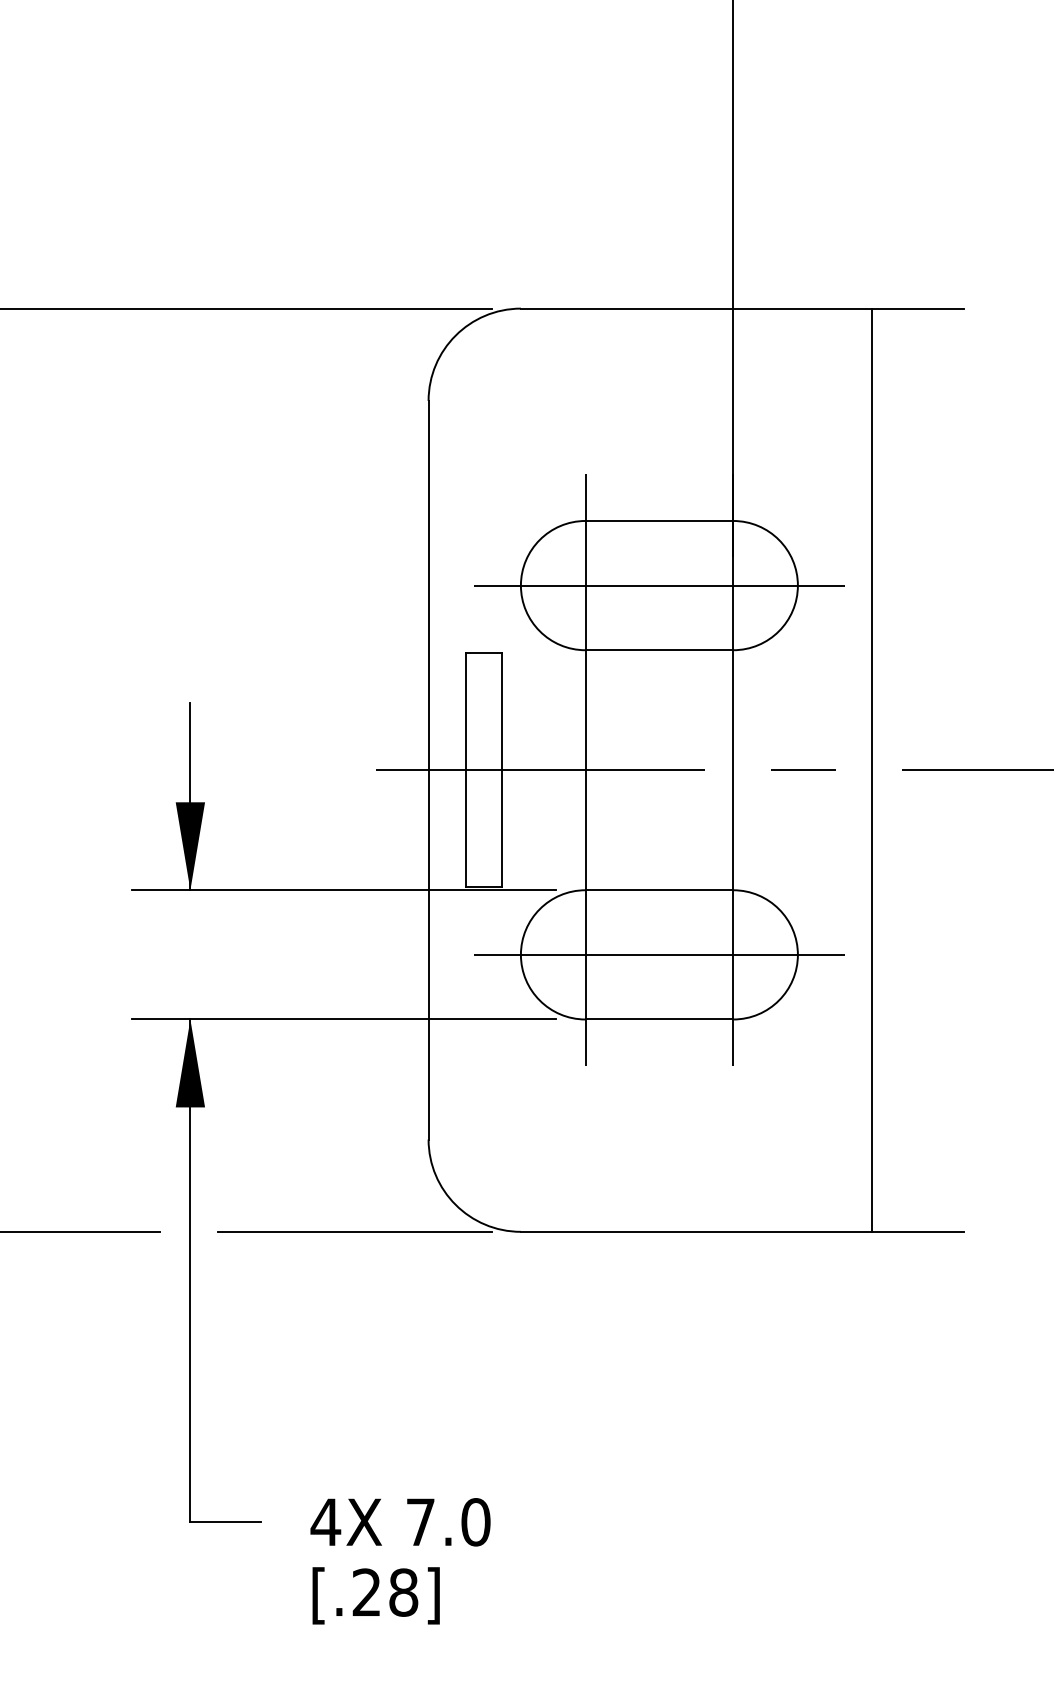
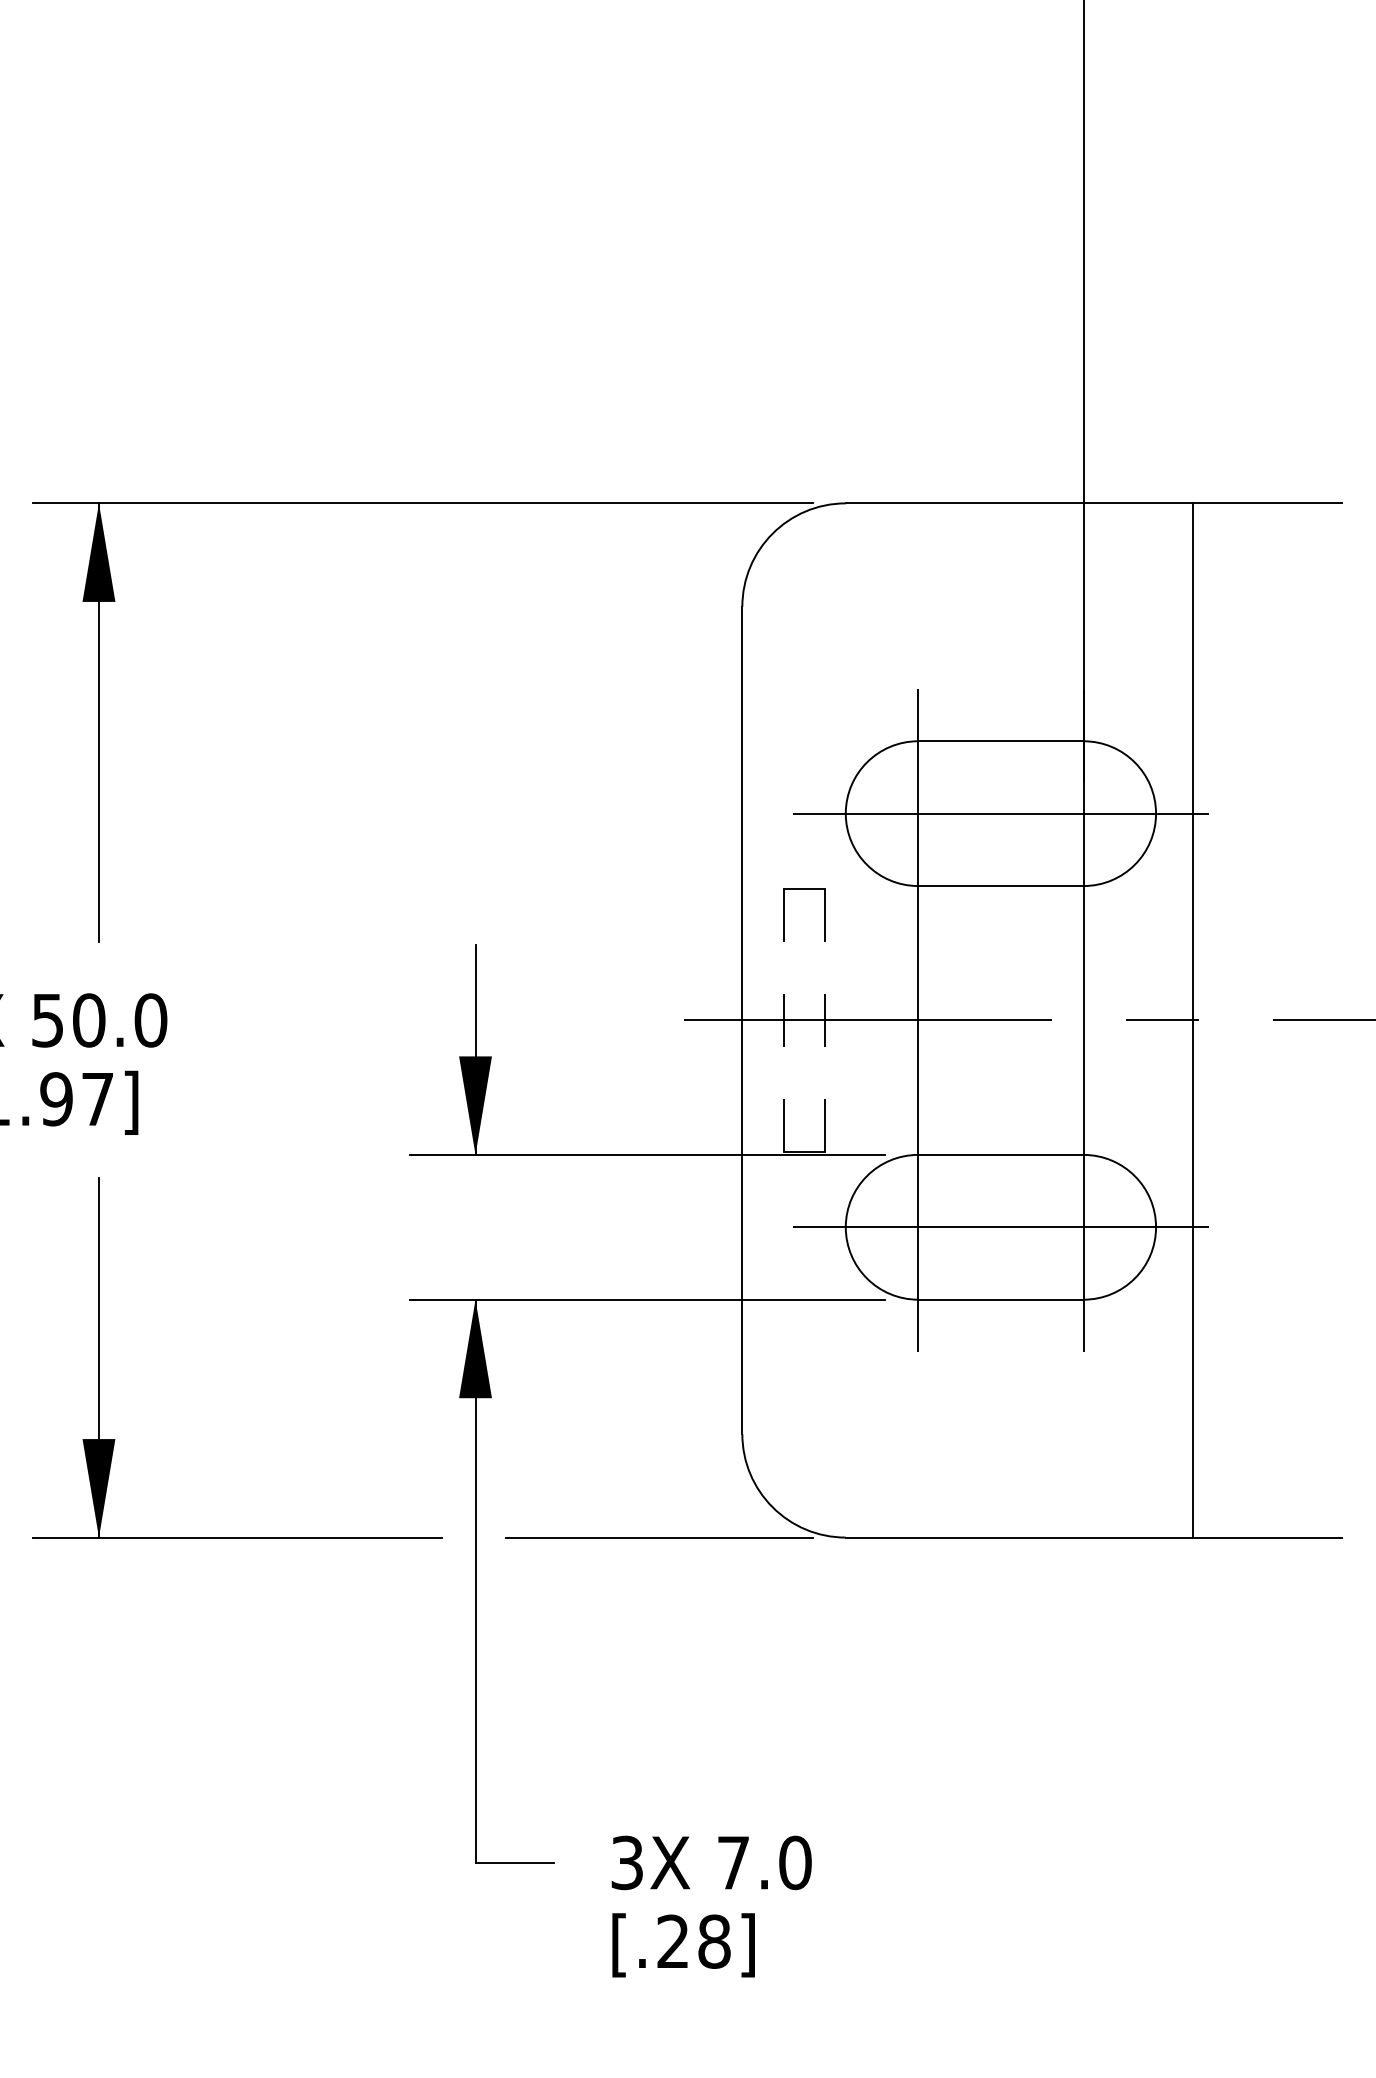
line: (465, 769) -> (783, 1019), solid -> dashed
line: (502, 770) -> (825, 1020), solid -> dashed
line: (871, 770) -> (1192, 1020), moved
text: (326, 1521) -> (627, 1862), 4X -> 3X

